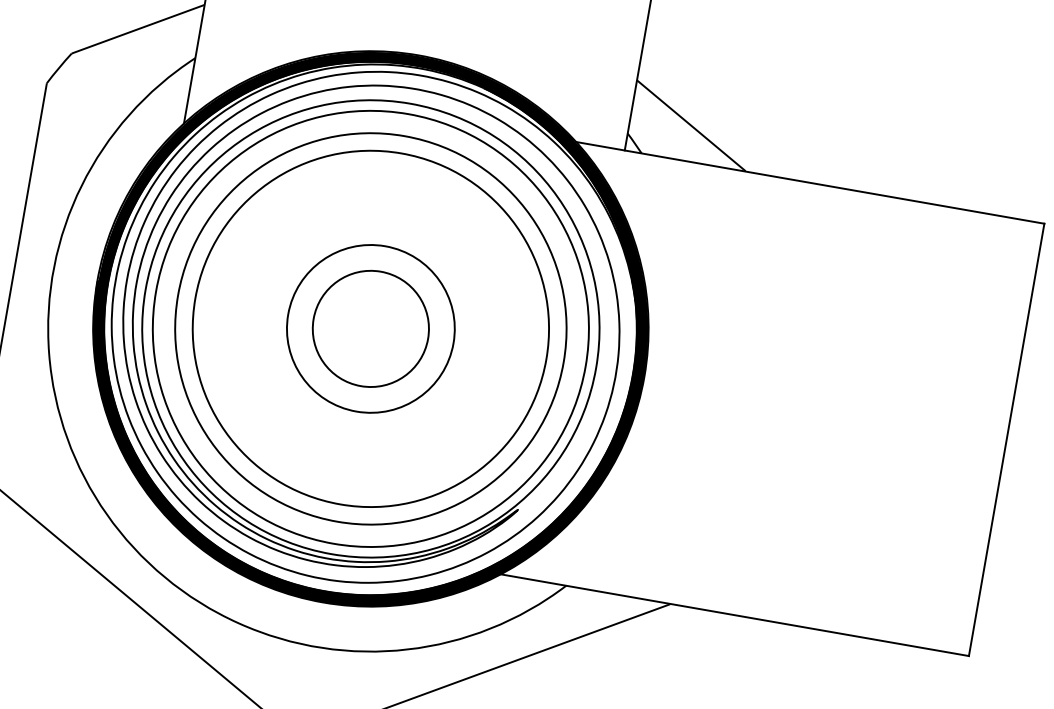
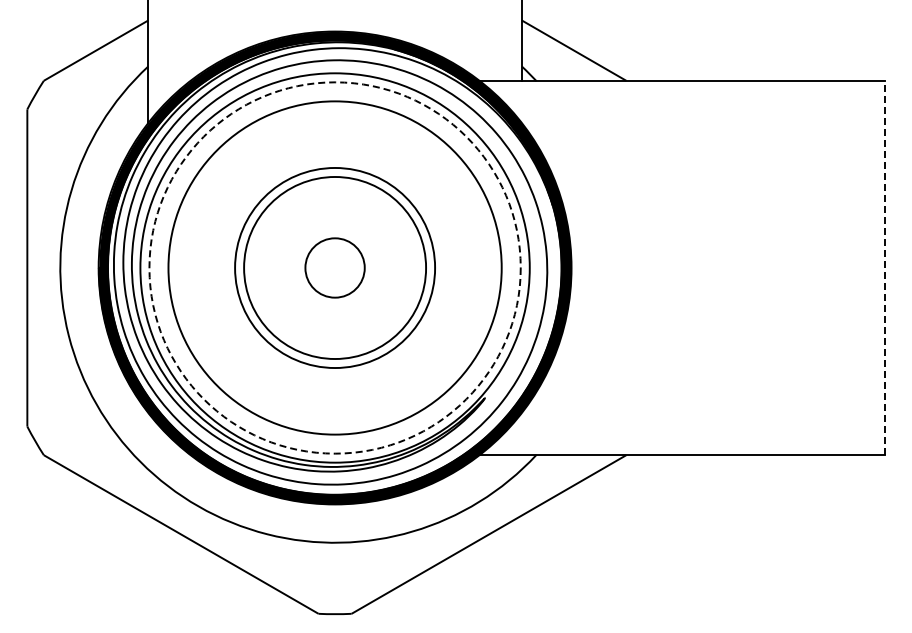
circle: (370, 328) -> (334, 267), size x0.6
circle: (370, 328) -> (334, 267), size x0.6
circle: (370, 328) -> (334, 267), size x1.4
circle: (370, 328) -> (334, 267), solid -> dashed
line: (1006, 440) -> (884, 268), solid -> dashed

